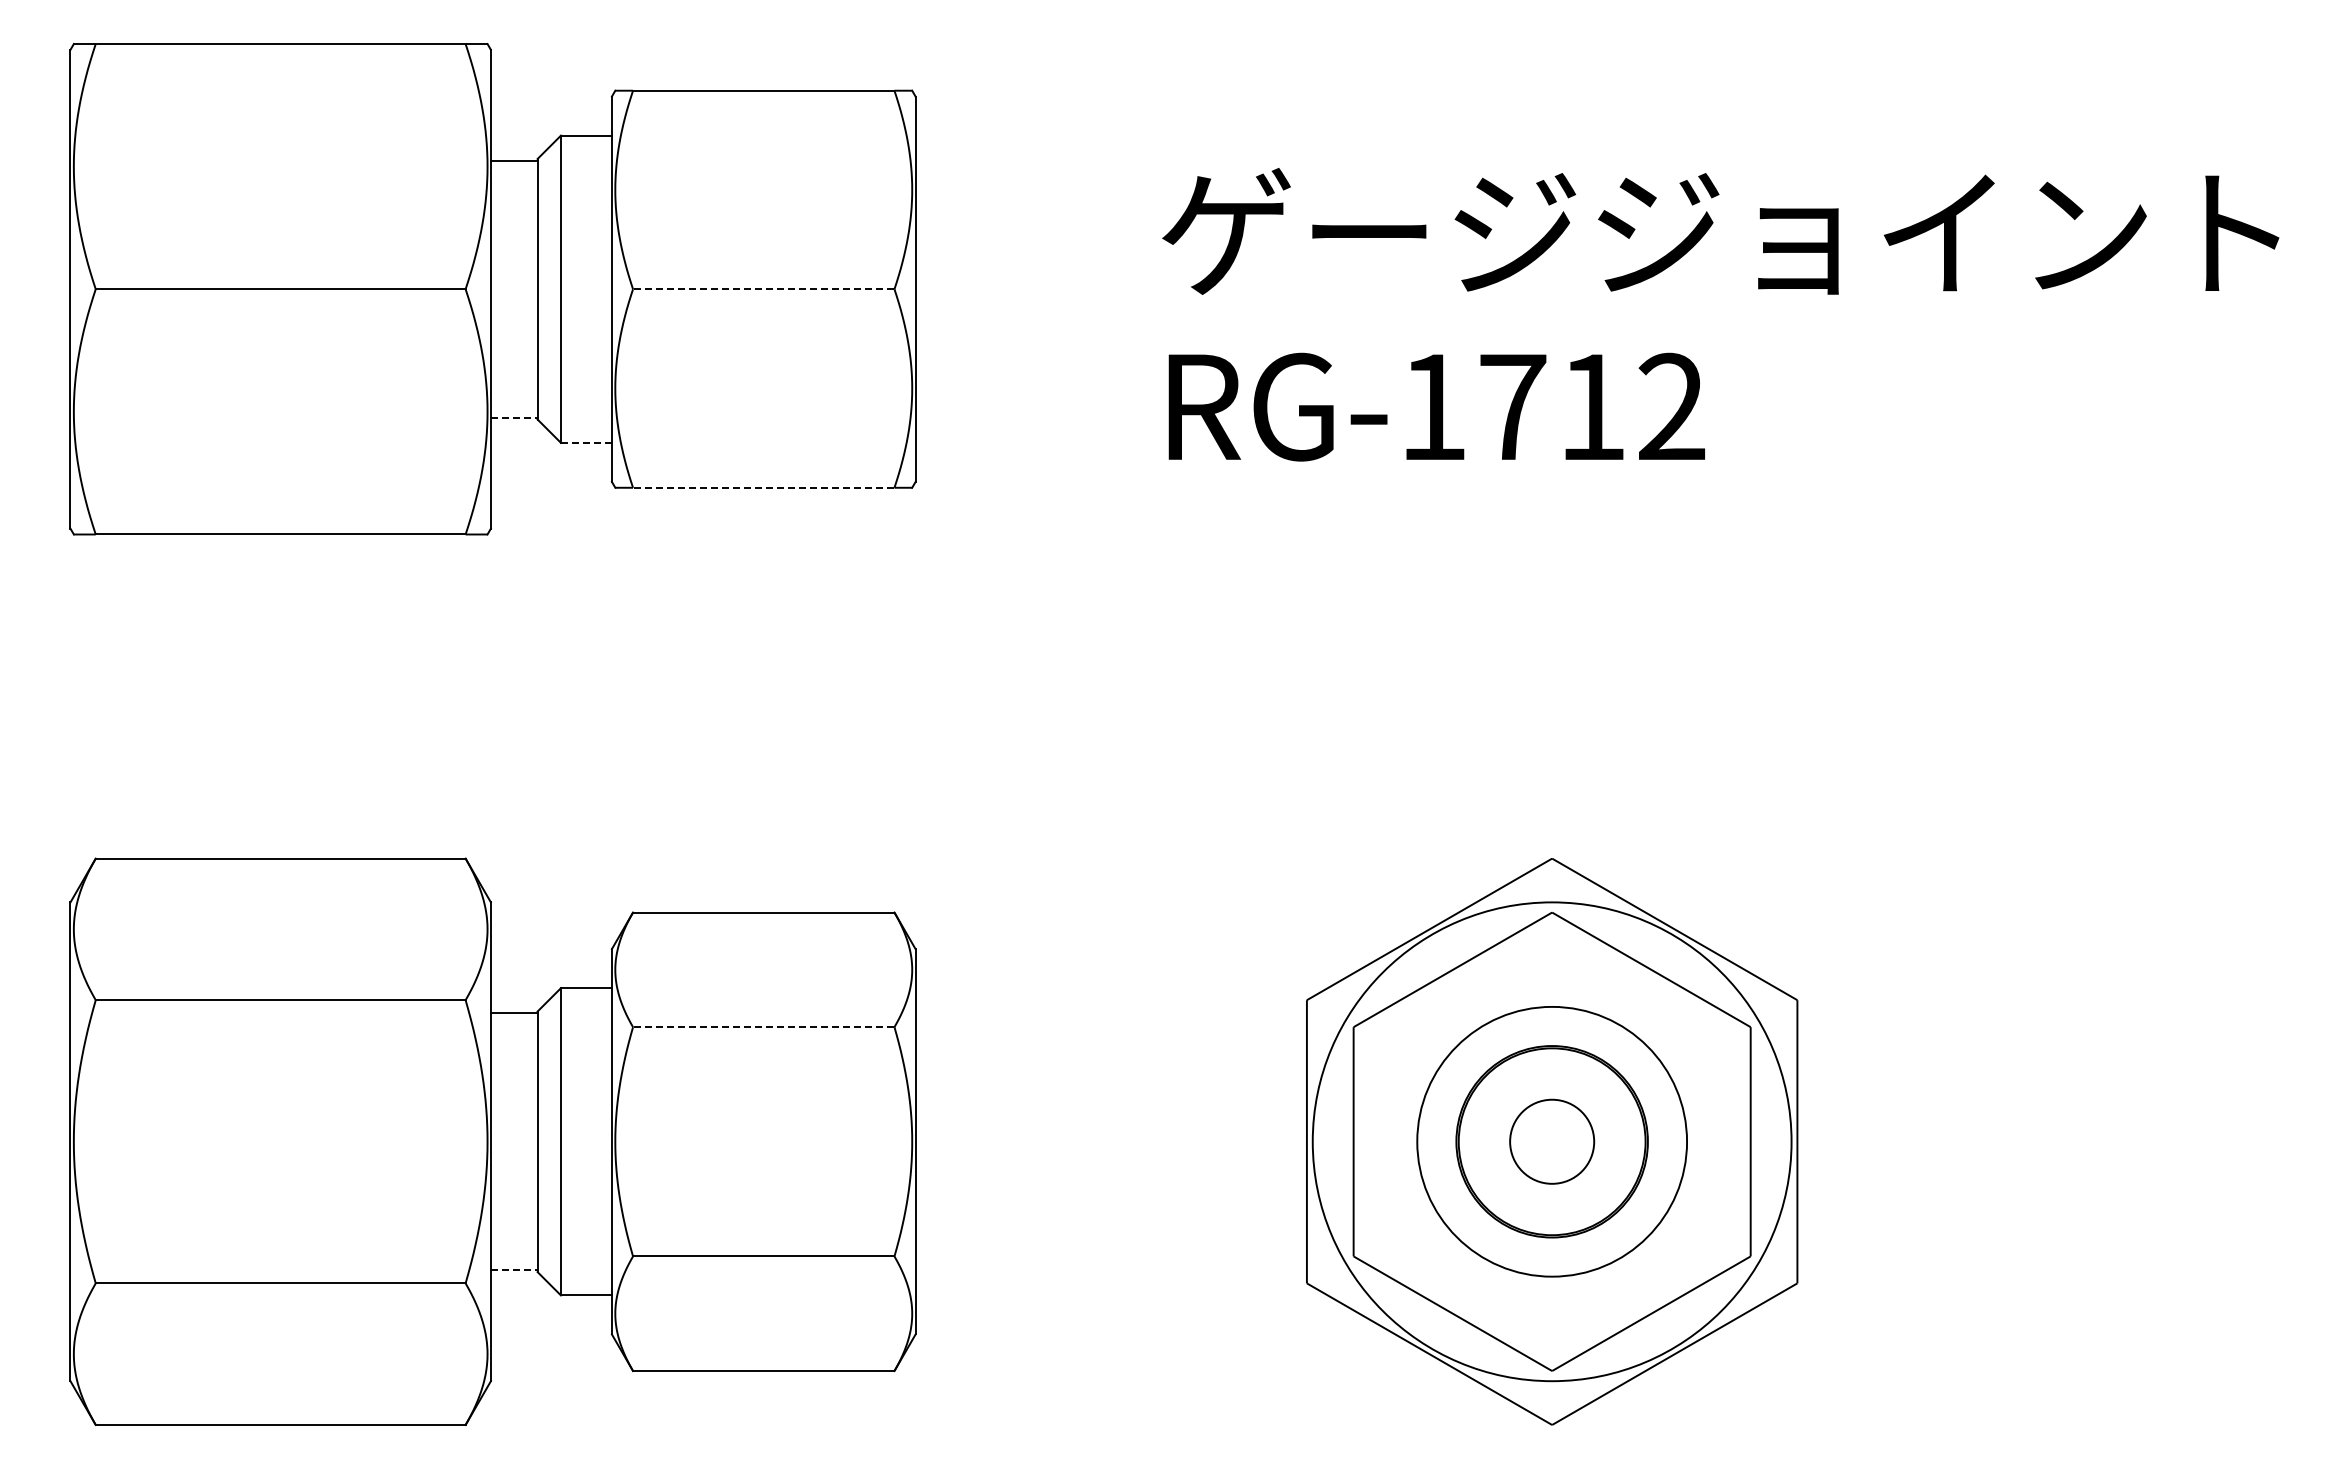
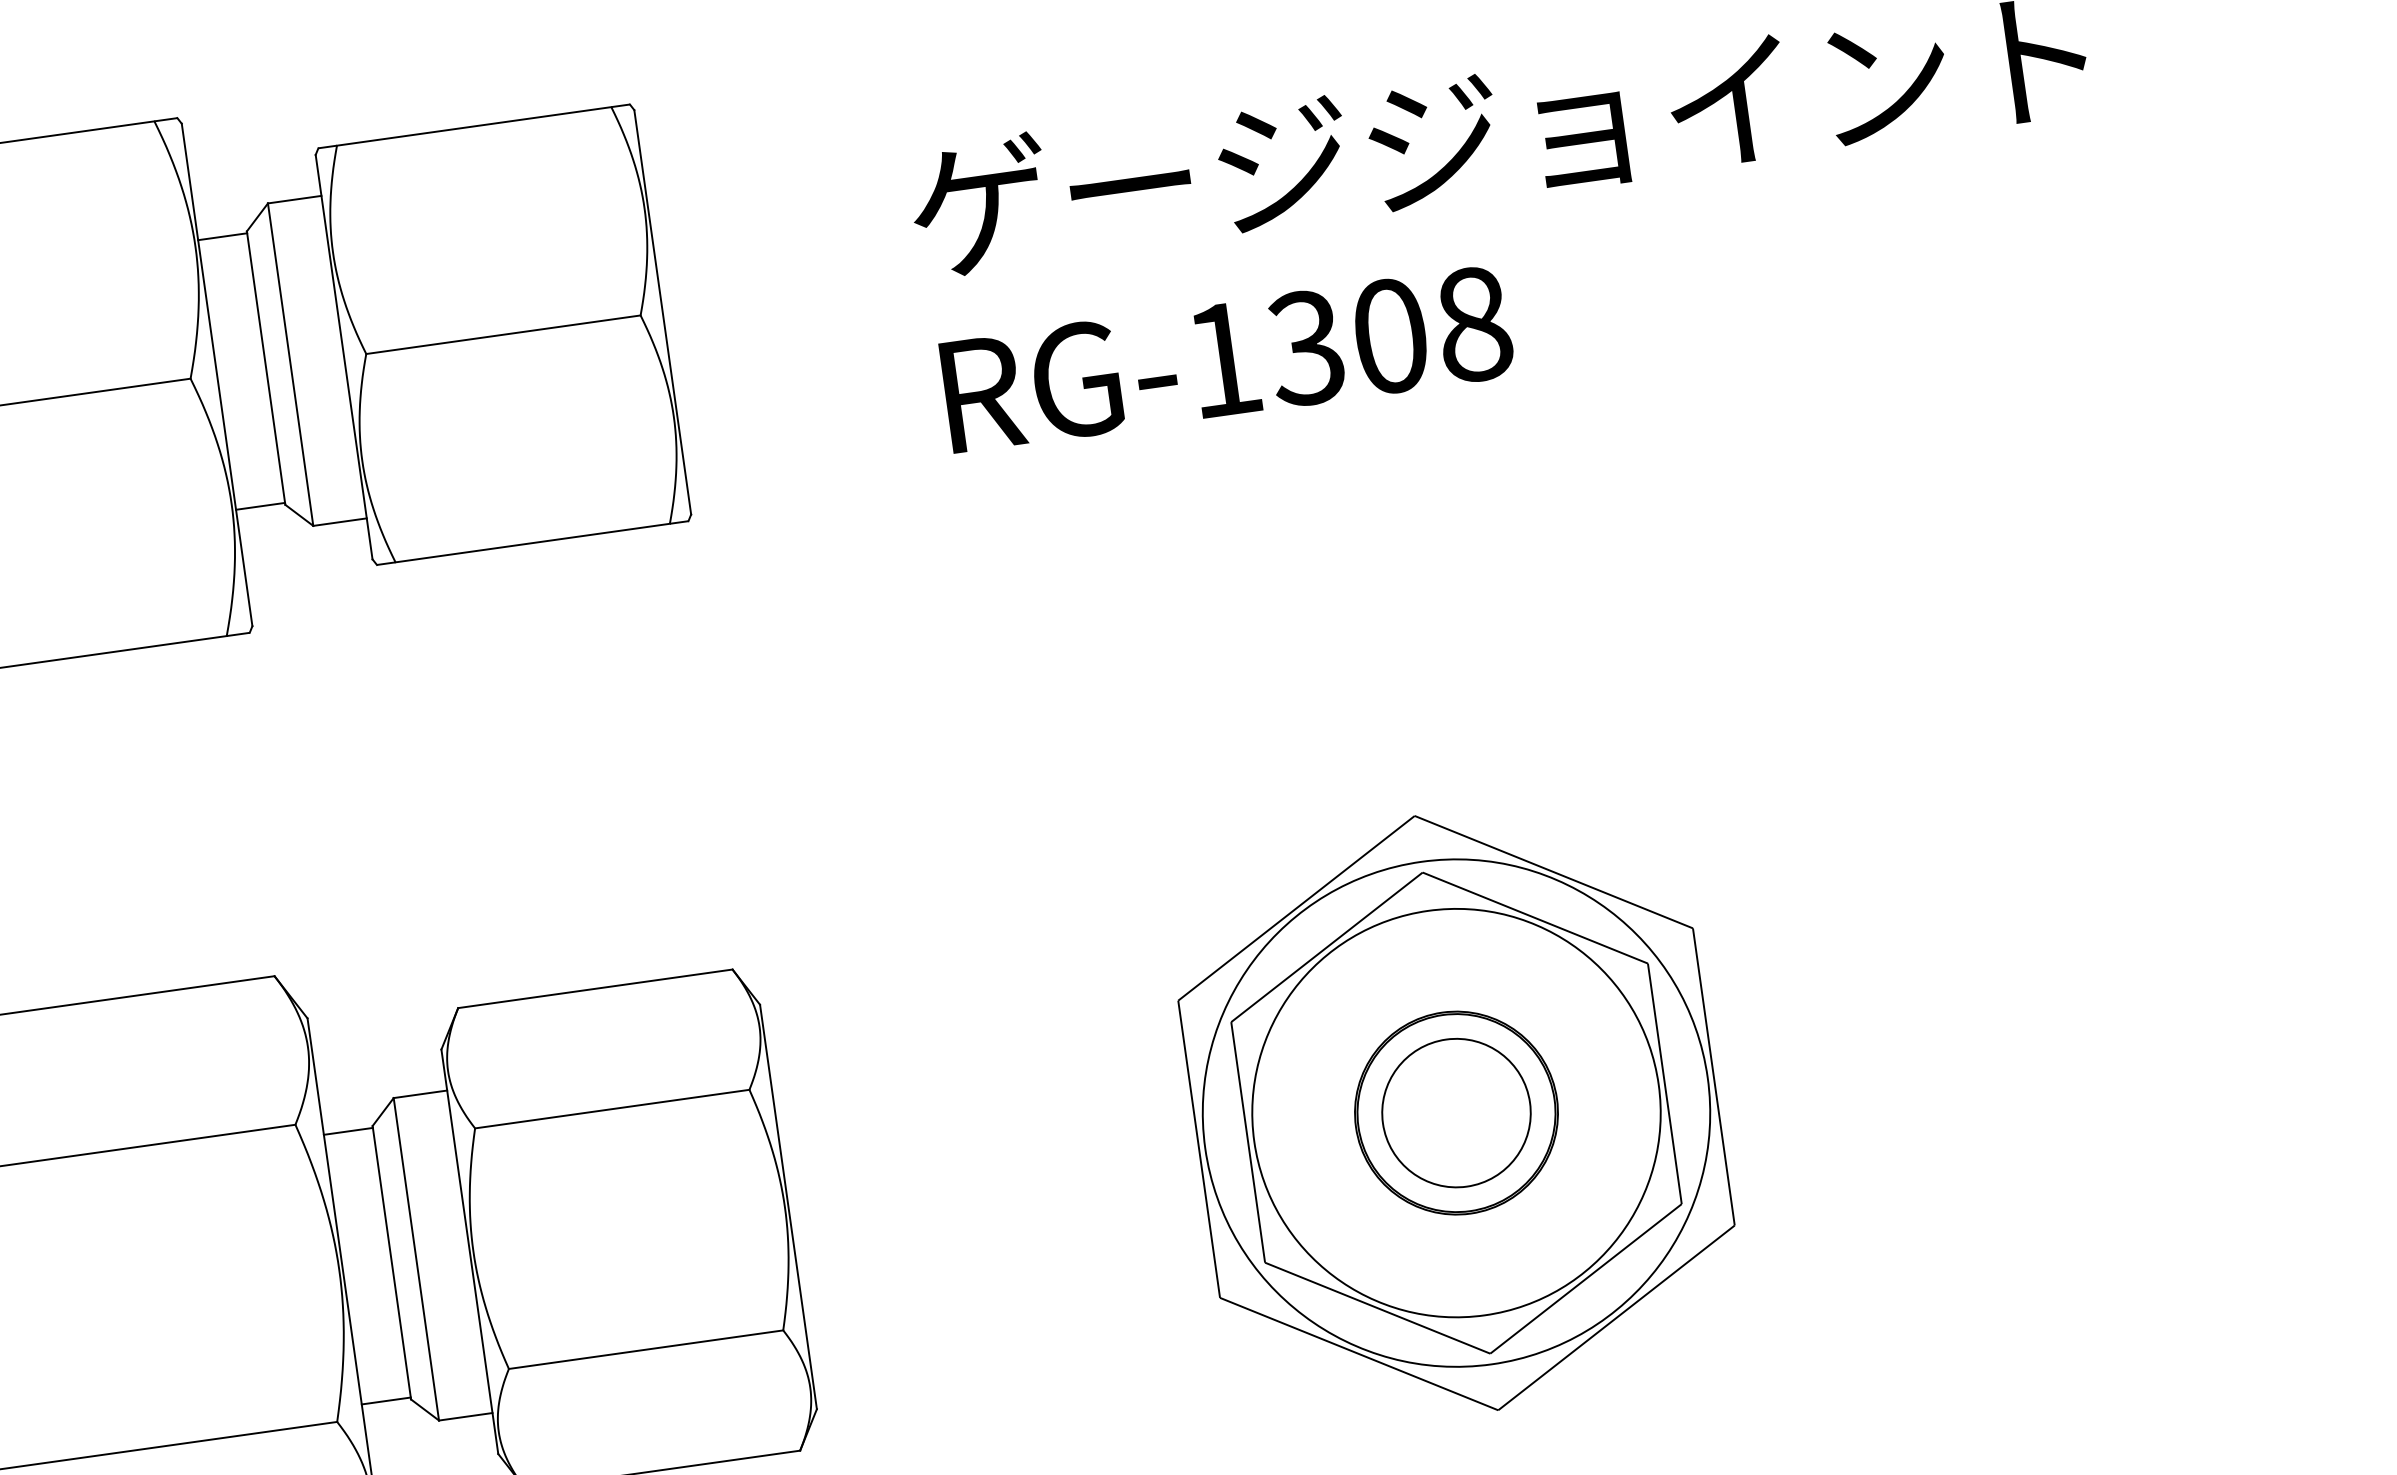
line: (763, 289) -> (503, 335), dashed -> solid
text: (1591, 406) -> (1389, 335), RG-1712 -> RG-1308
line: (514, 417) -> (260, 506), dashed -> solid
line: (586, 442) -> (340, 521), dashed -> solid
line: (763, 487) -> (532, 542), dashed -> solid
line: (763, 1027) -> (612, 1109), dashed -> solid
circle: (1551, 1141) -> (1455, 1112), size x1.43
circle: (1552, 1141) -> (1456, 1112), size x1.67
line: (514, 1270) -> (386, 1401), dashed -> solid

